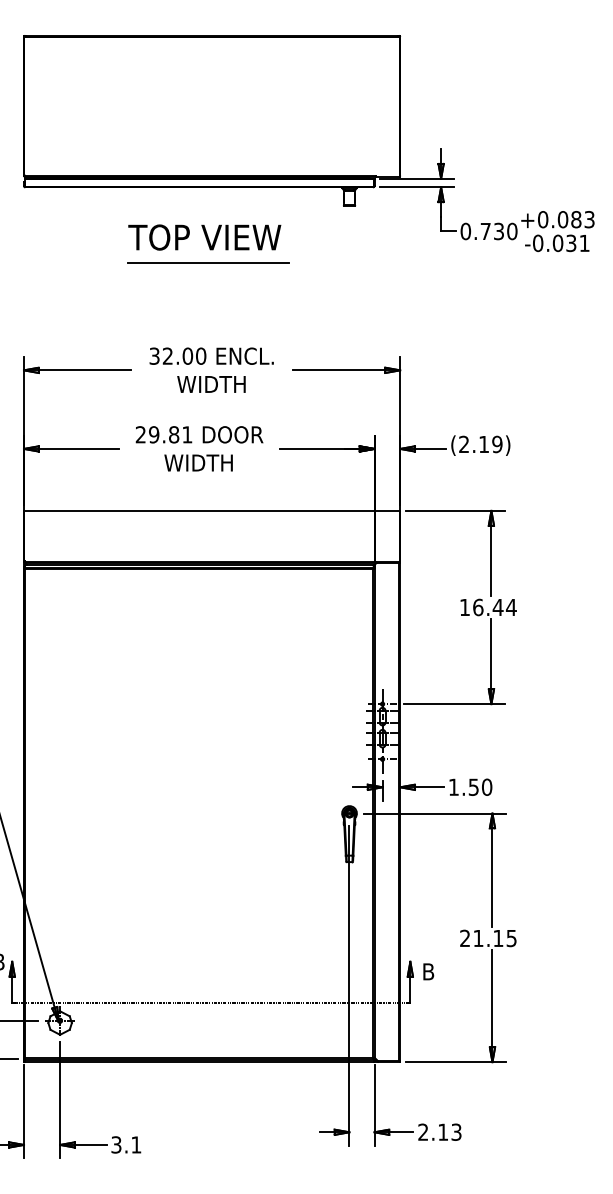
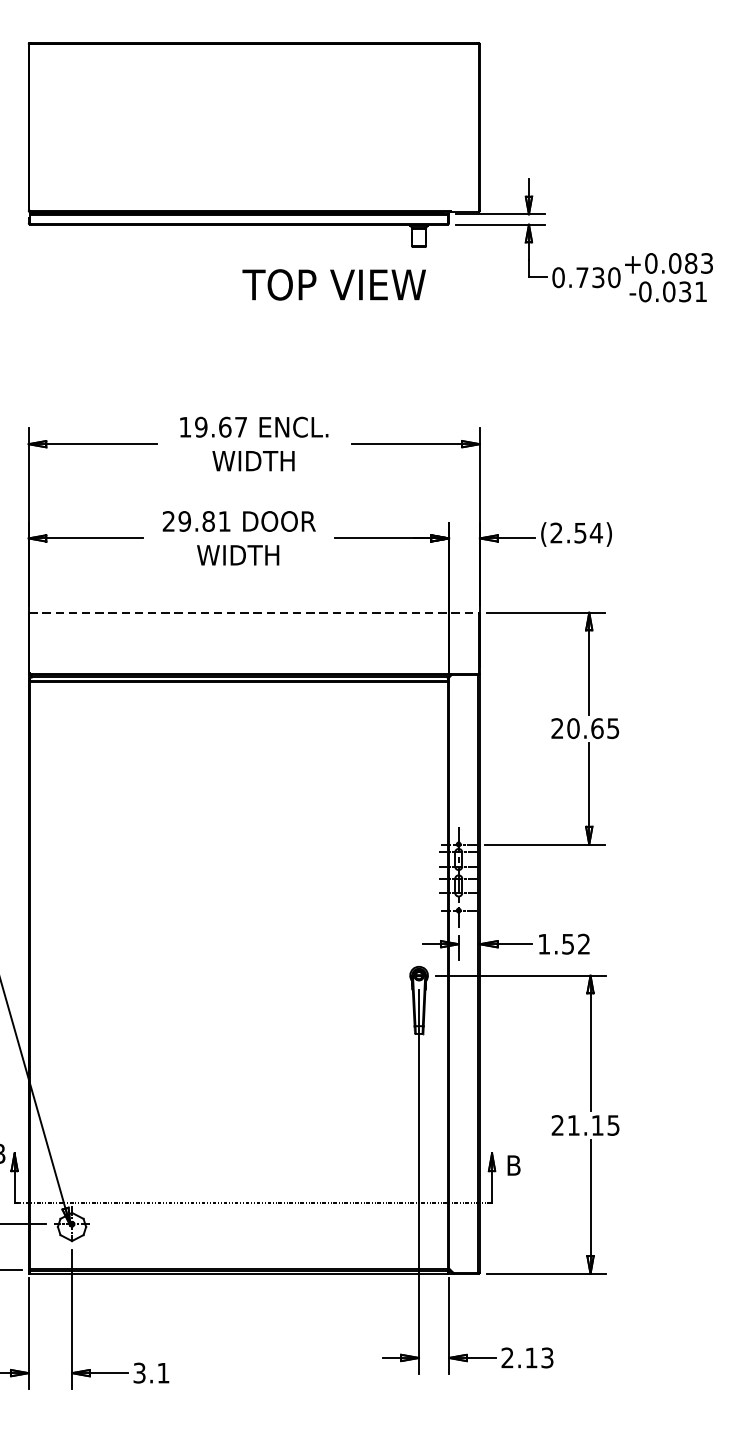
text: (204, 237) -> (333, 284), moved
line: (208, 262) -> (249, 314), removed
text: (177, 355) -> (212, 426), 32.00 -> 19.67
text: (490, 444) -> (588, 533), (2.19) -> (2.54)
line: (212, 510) -> (254, 612), solid -> dashed
text: (488, 607) -> (585, 728), 16.44 -> 20.65
text: (487, 786) -> (584, 943), 1.50 -> 1.52

